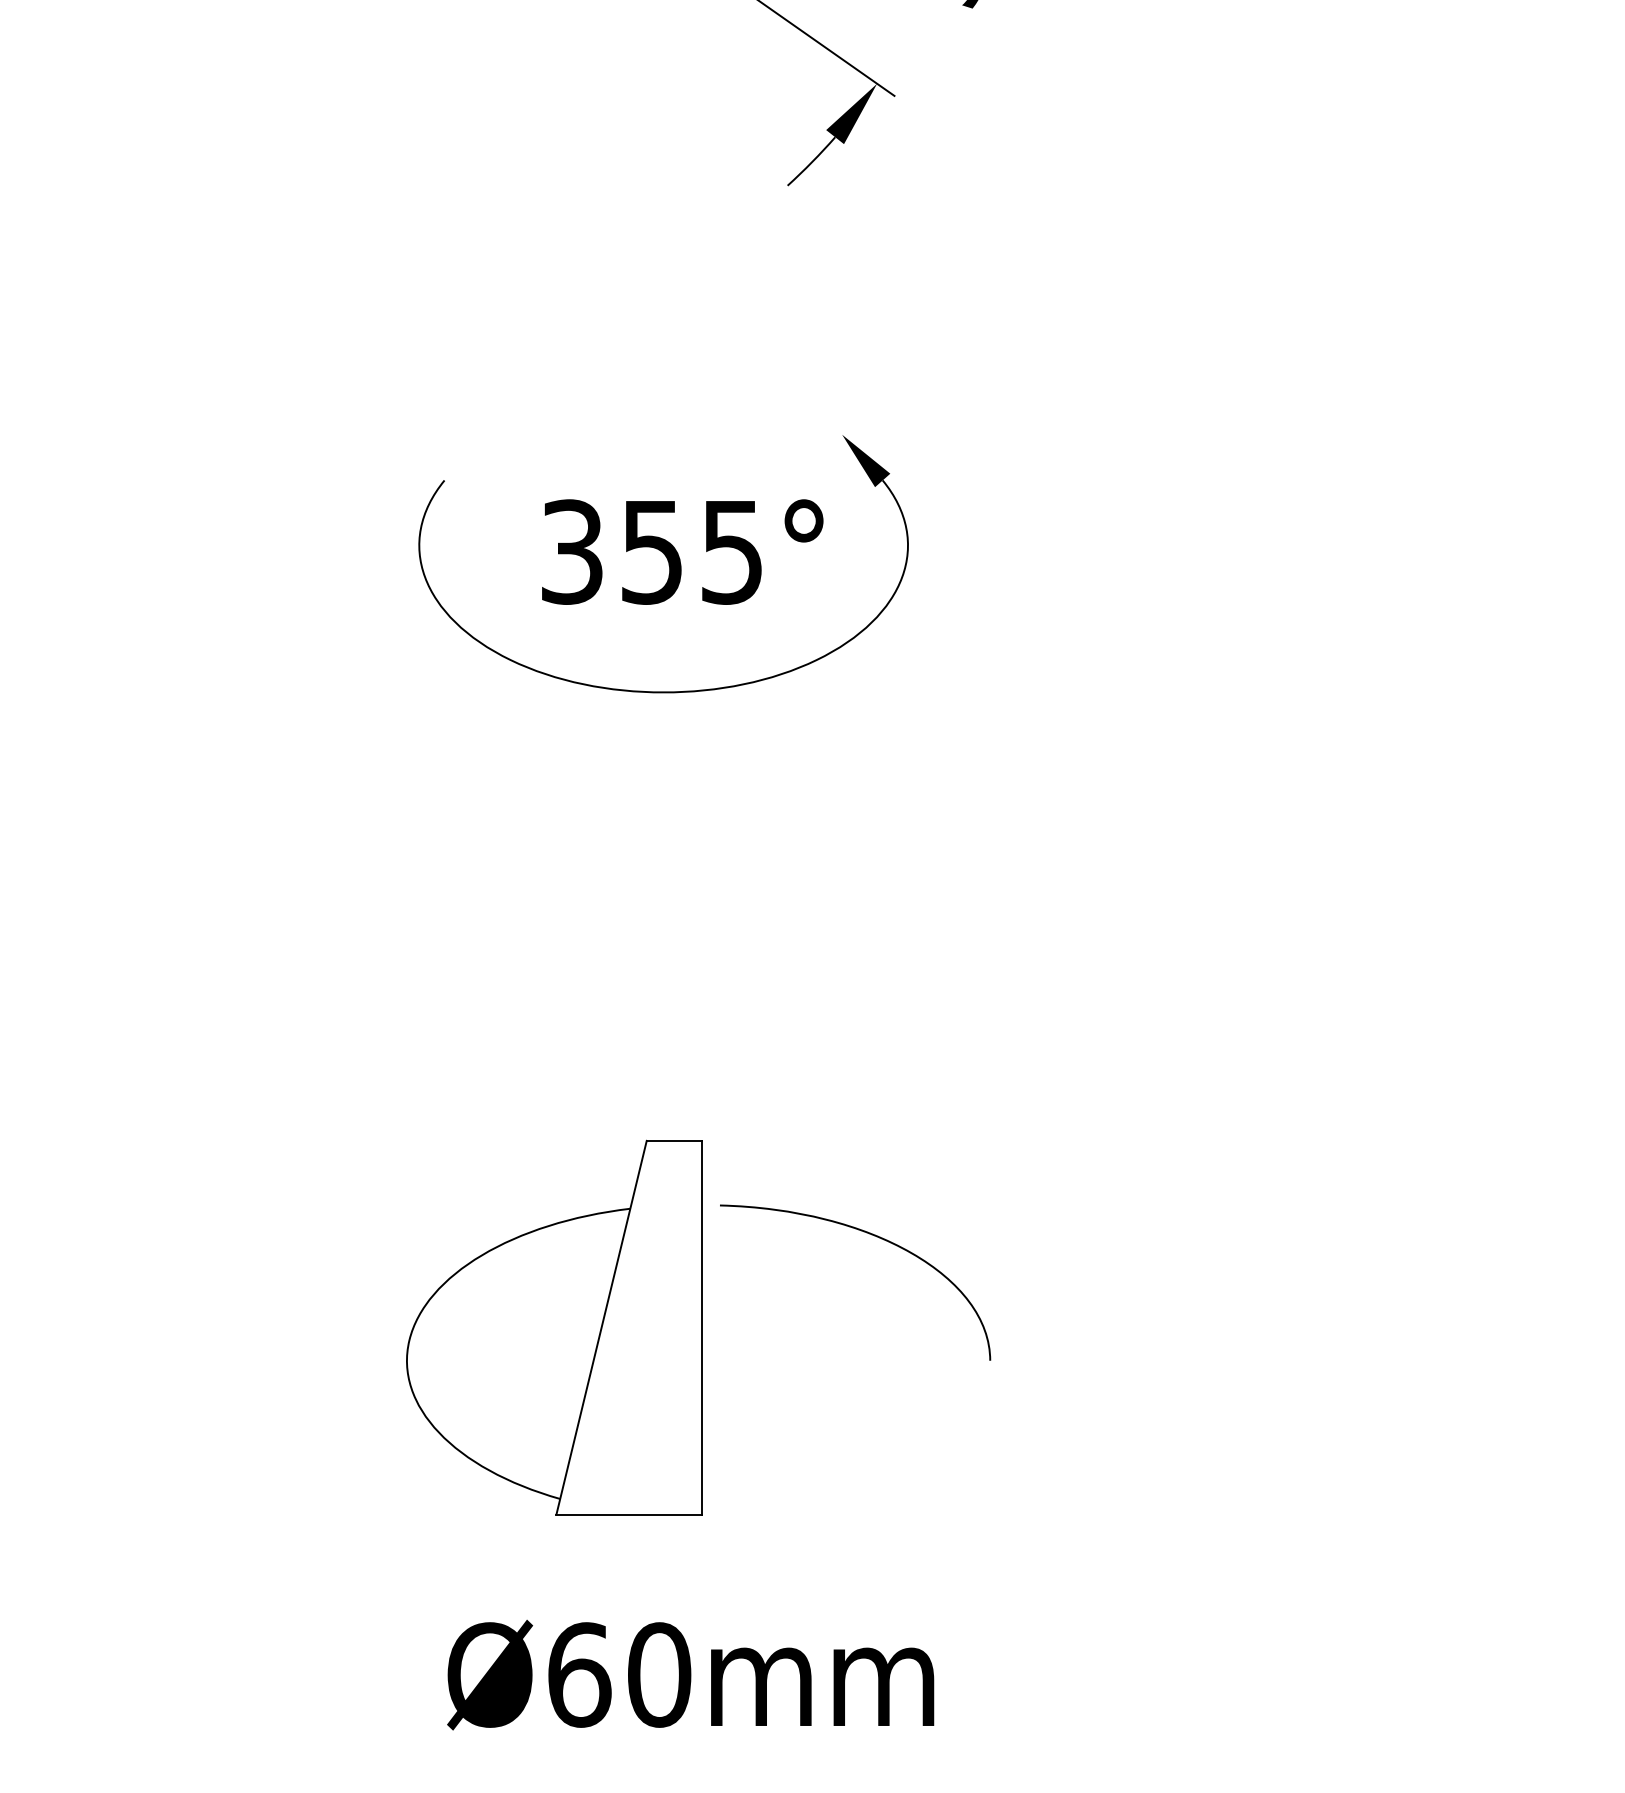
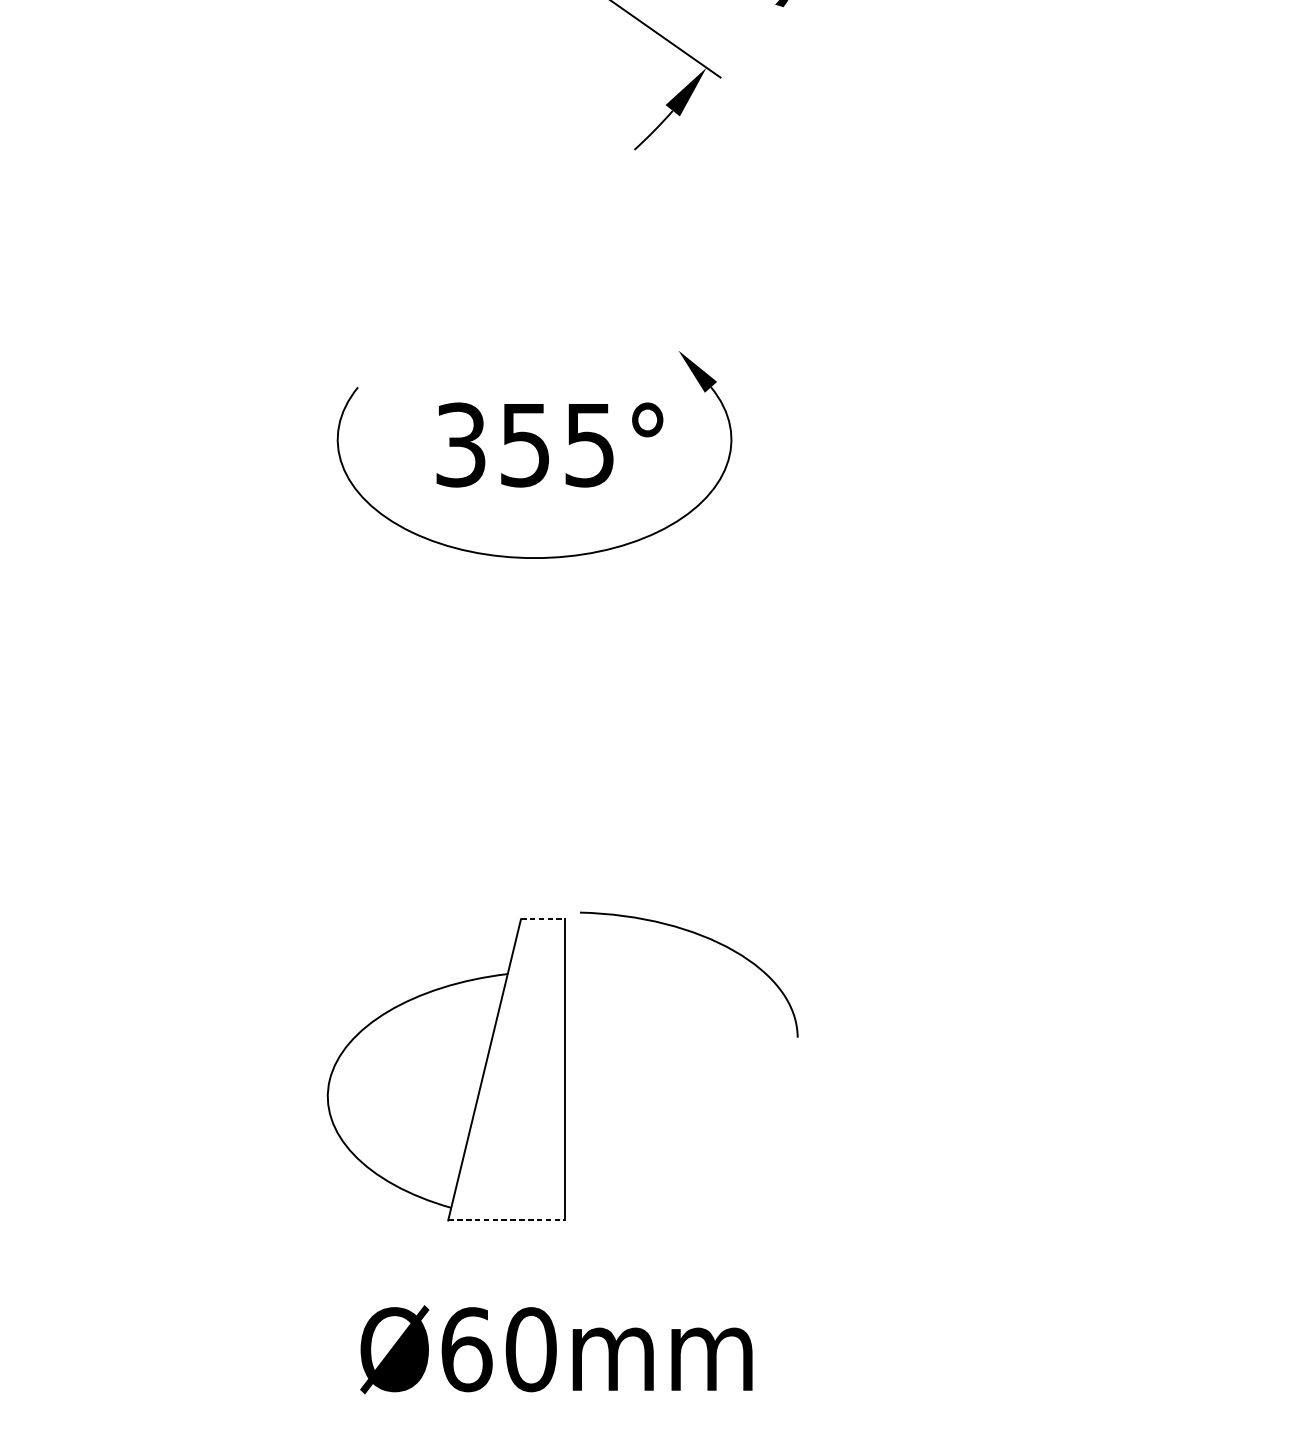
line: (674, 1140) -> (543, 919), solid -> dashed
curve: (871, 1235) -> (702, 936), moved
line: (629, 1514) -> (507, 1220), solid -> dashed

